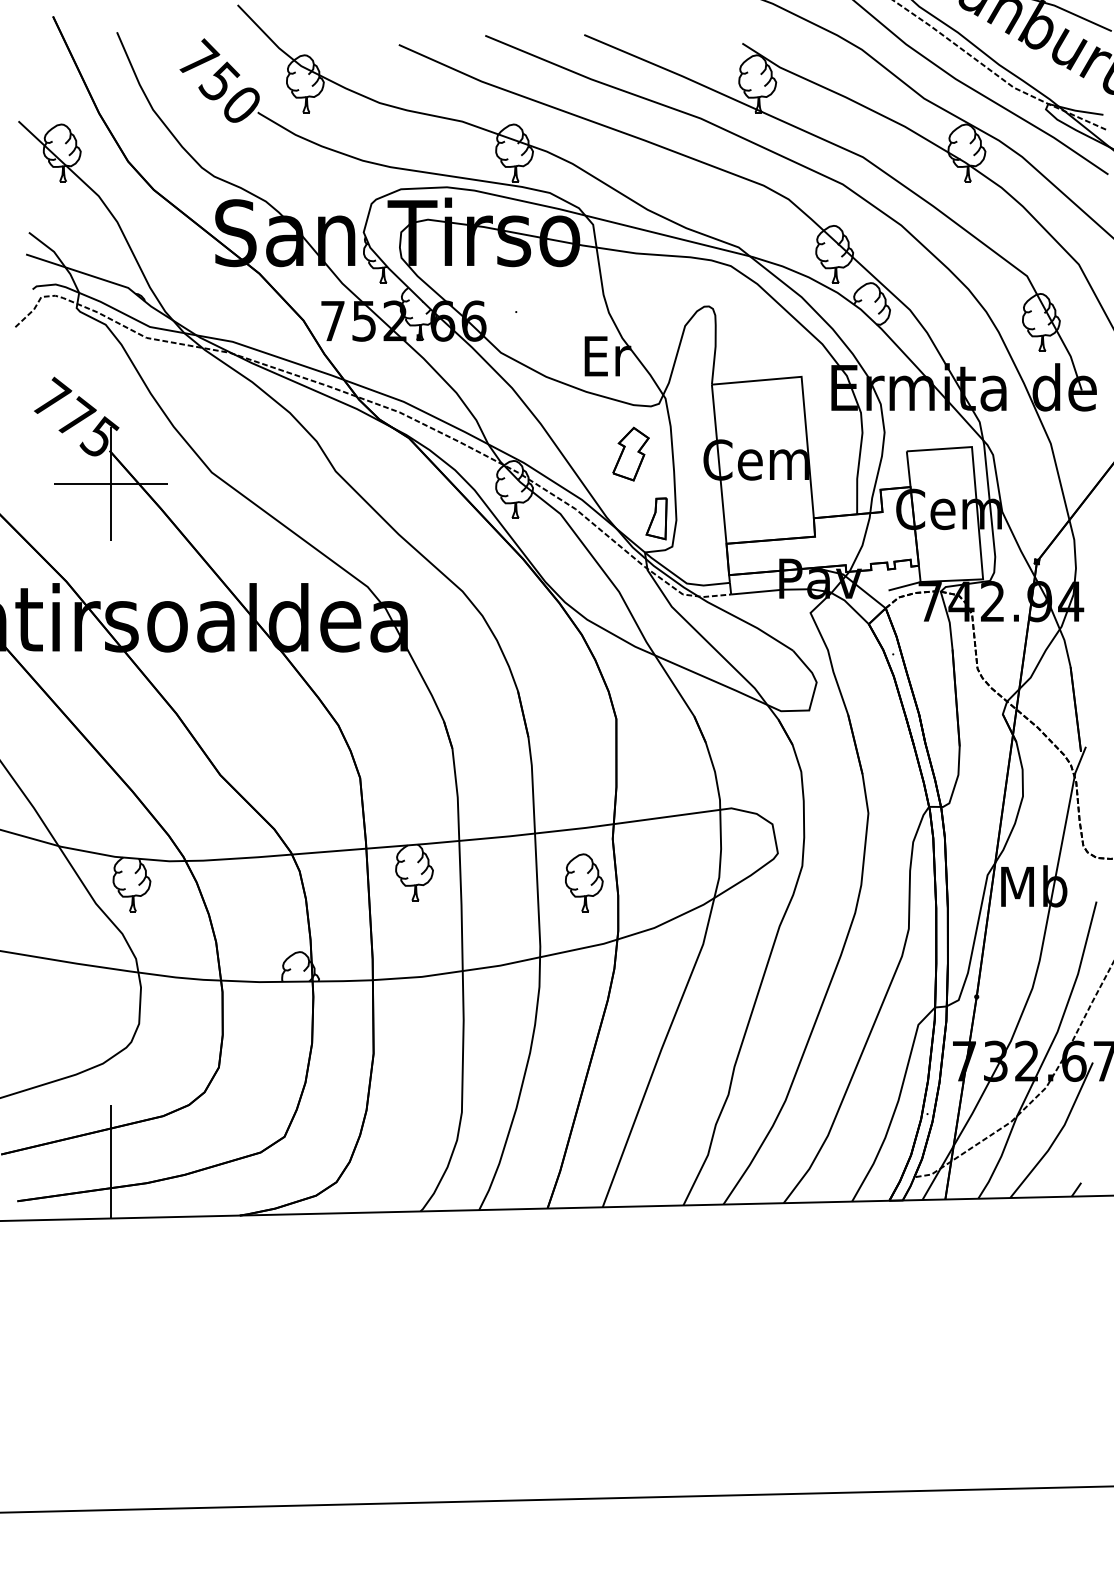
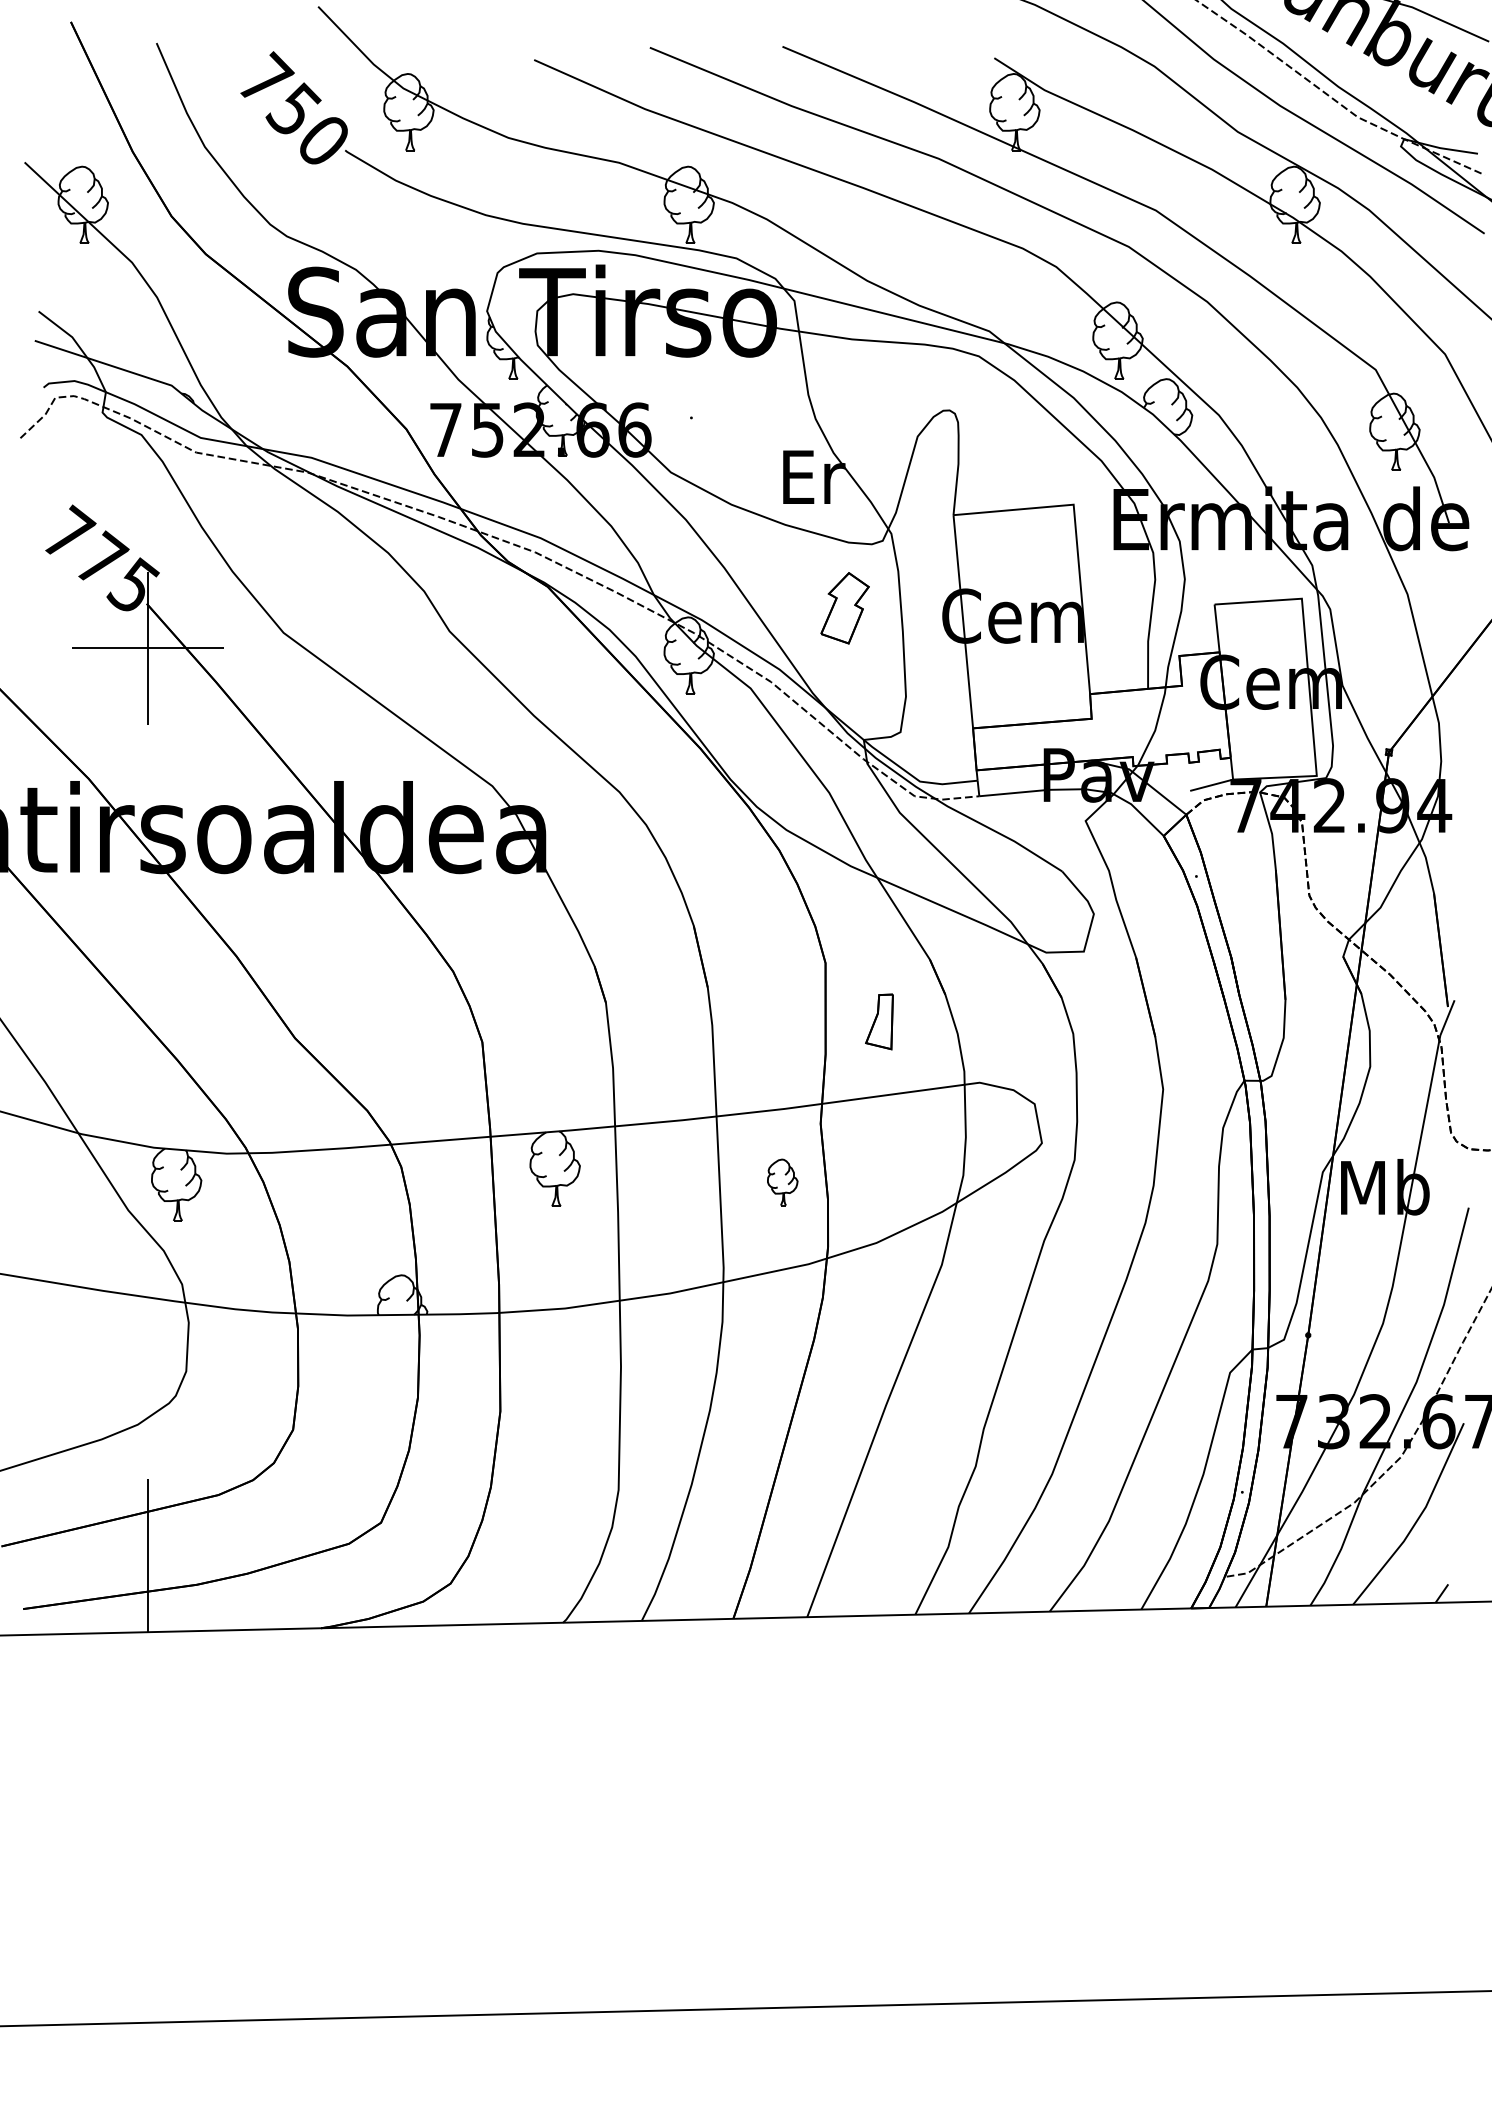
part: (656, 518) -> (879, 1021), moved
part: (584, 882) -> (782, 1182), size x0.6

